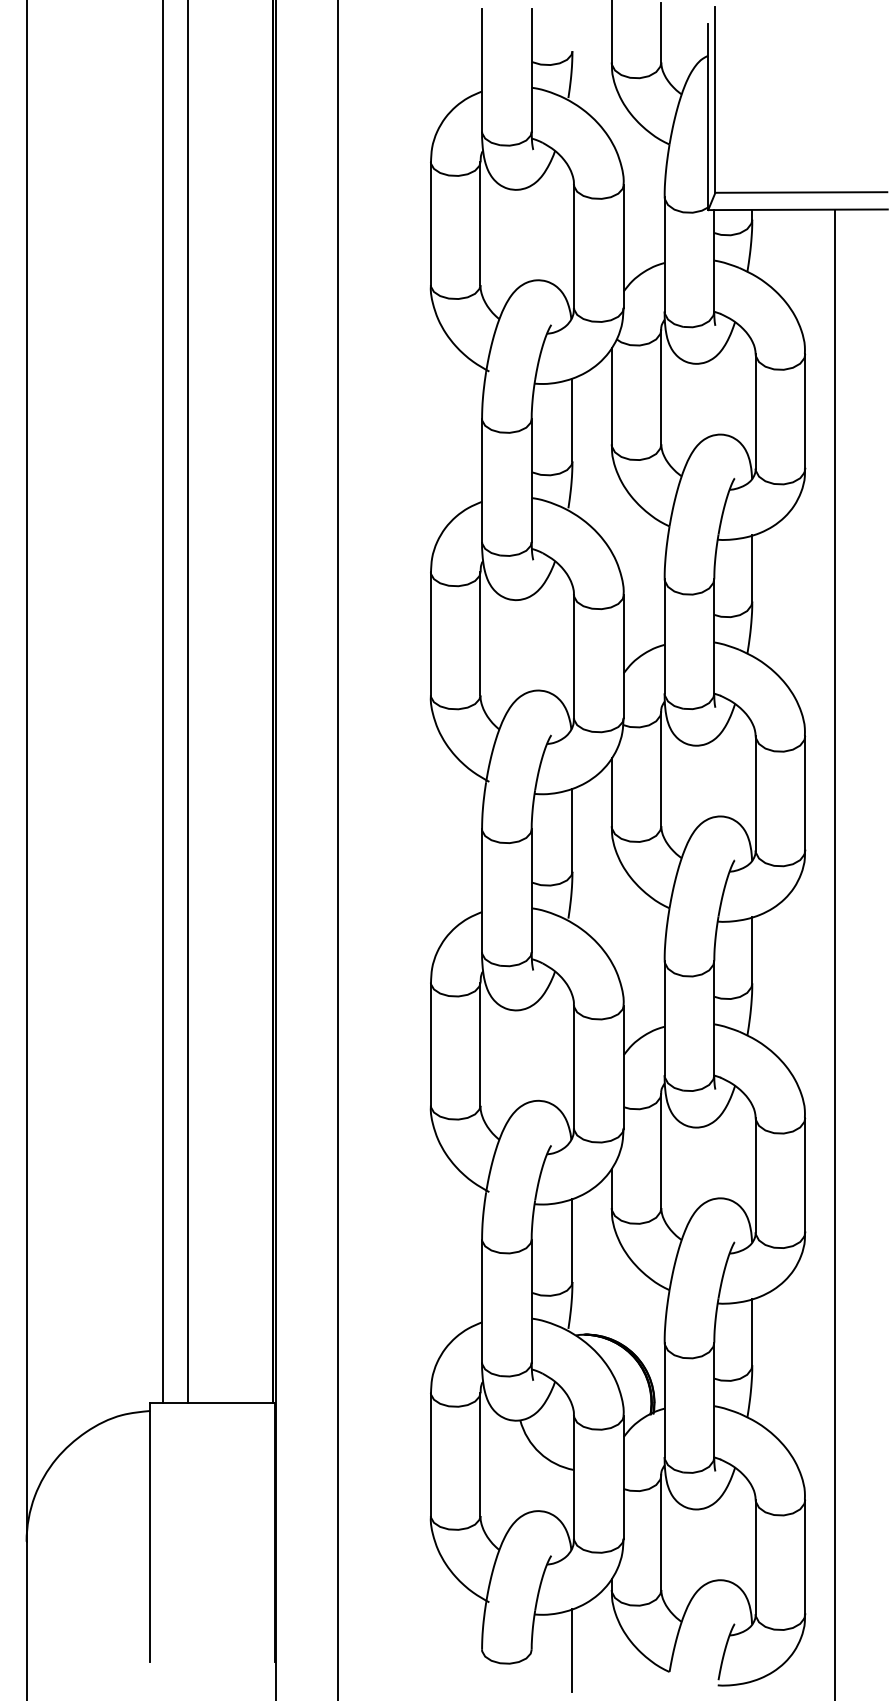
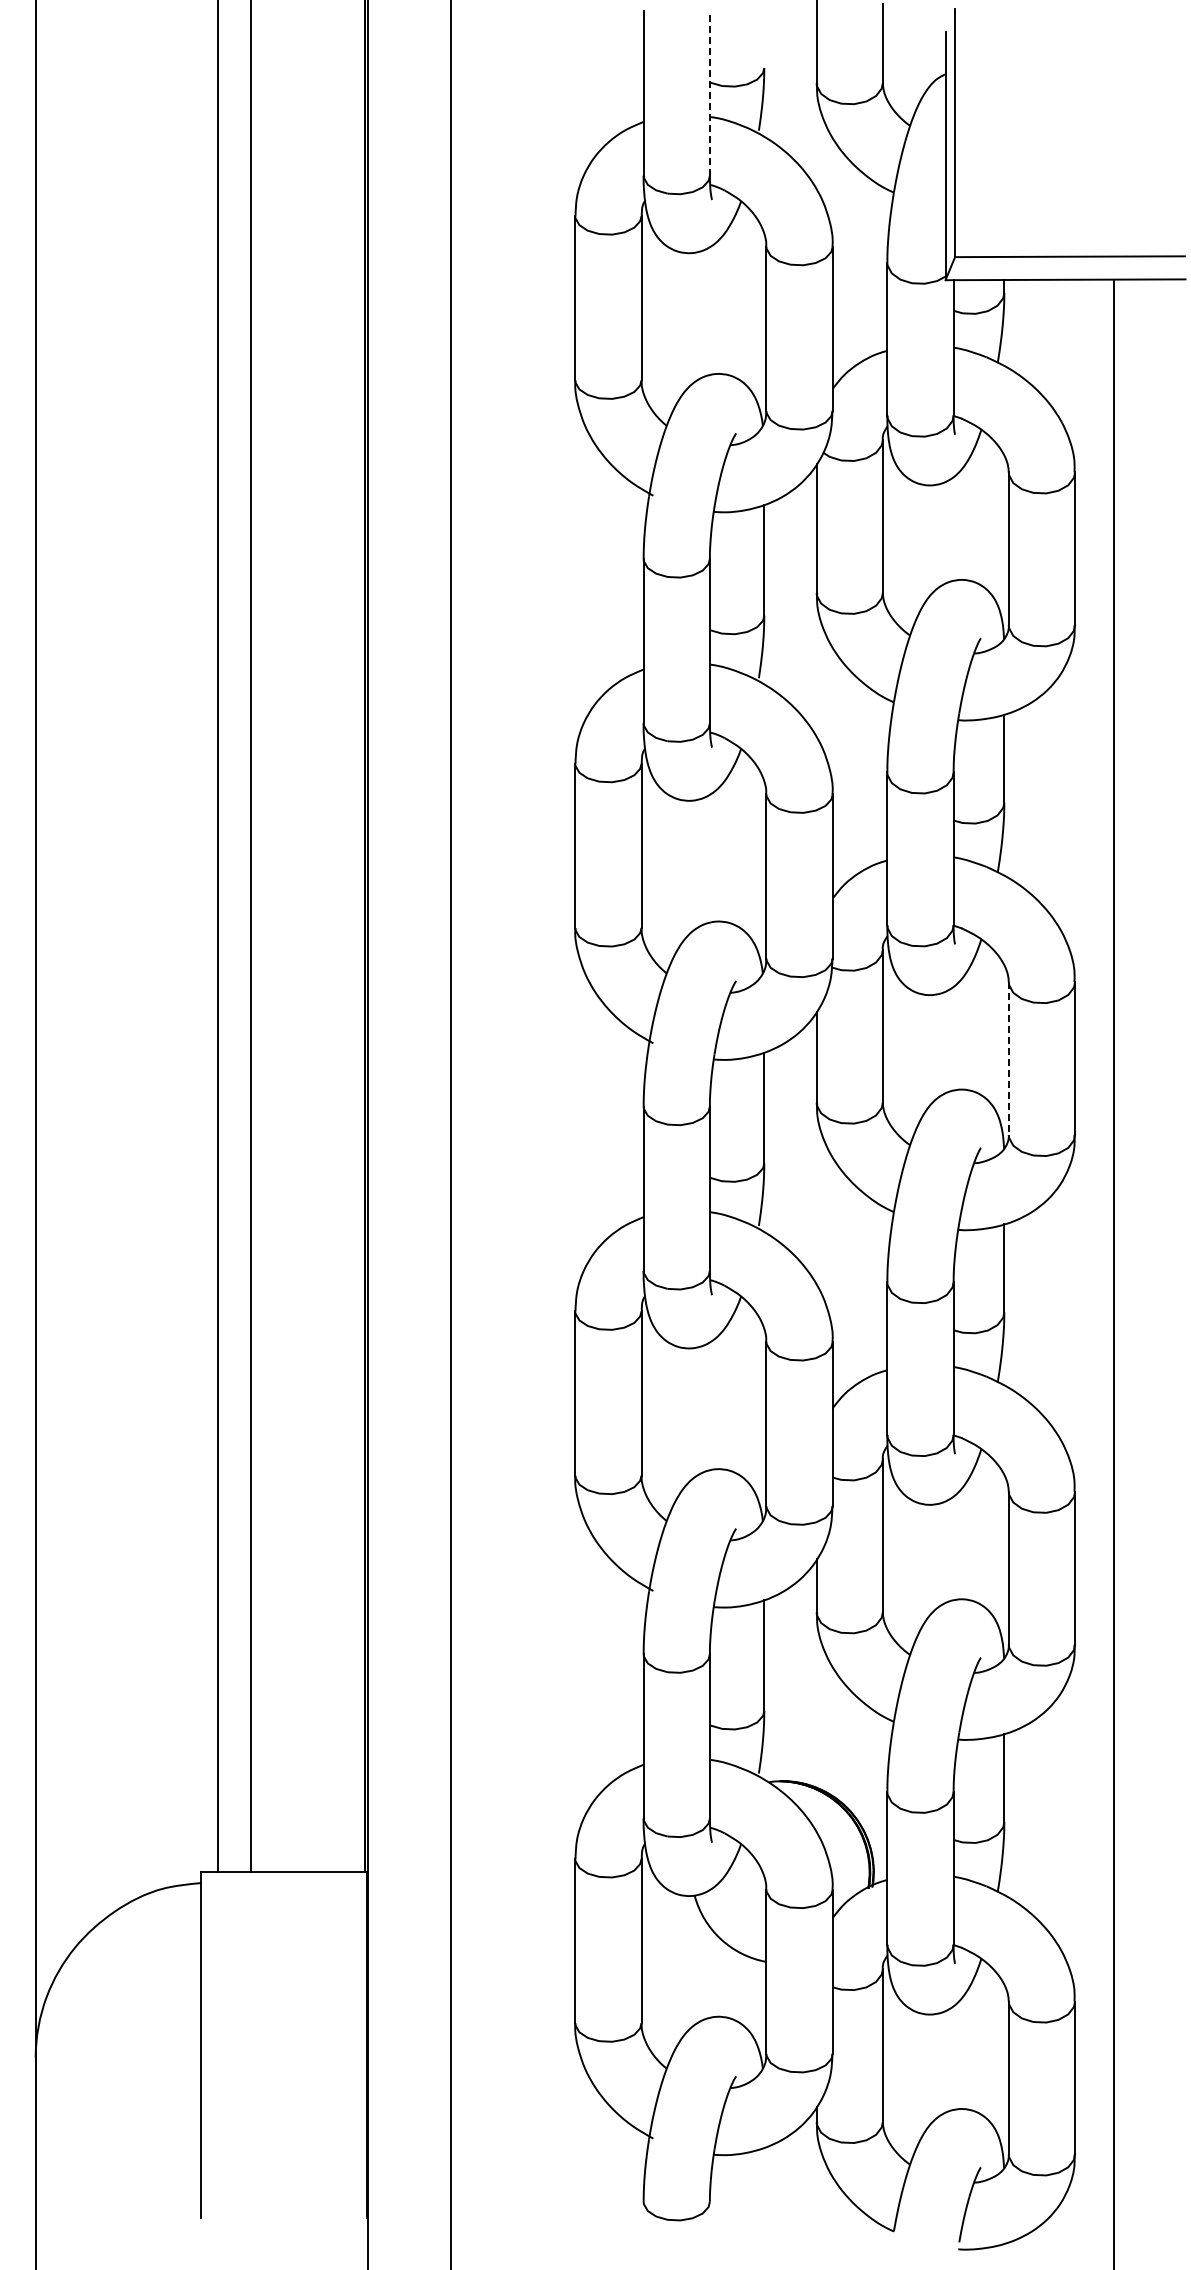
line: (531, 70) -> (709, 93), solid -> dashed
line: (755, 793) -> (1008, 1059), solid -> dashed
line: (572, 1651) -> (764, 2203), removed

